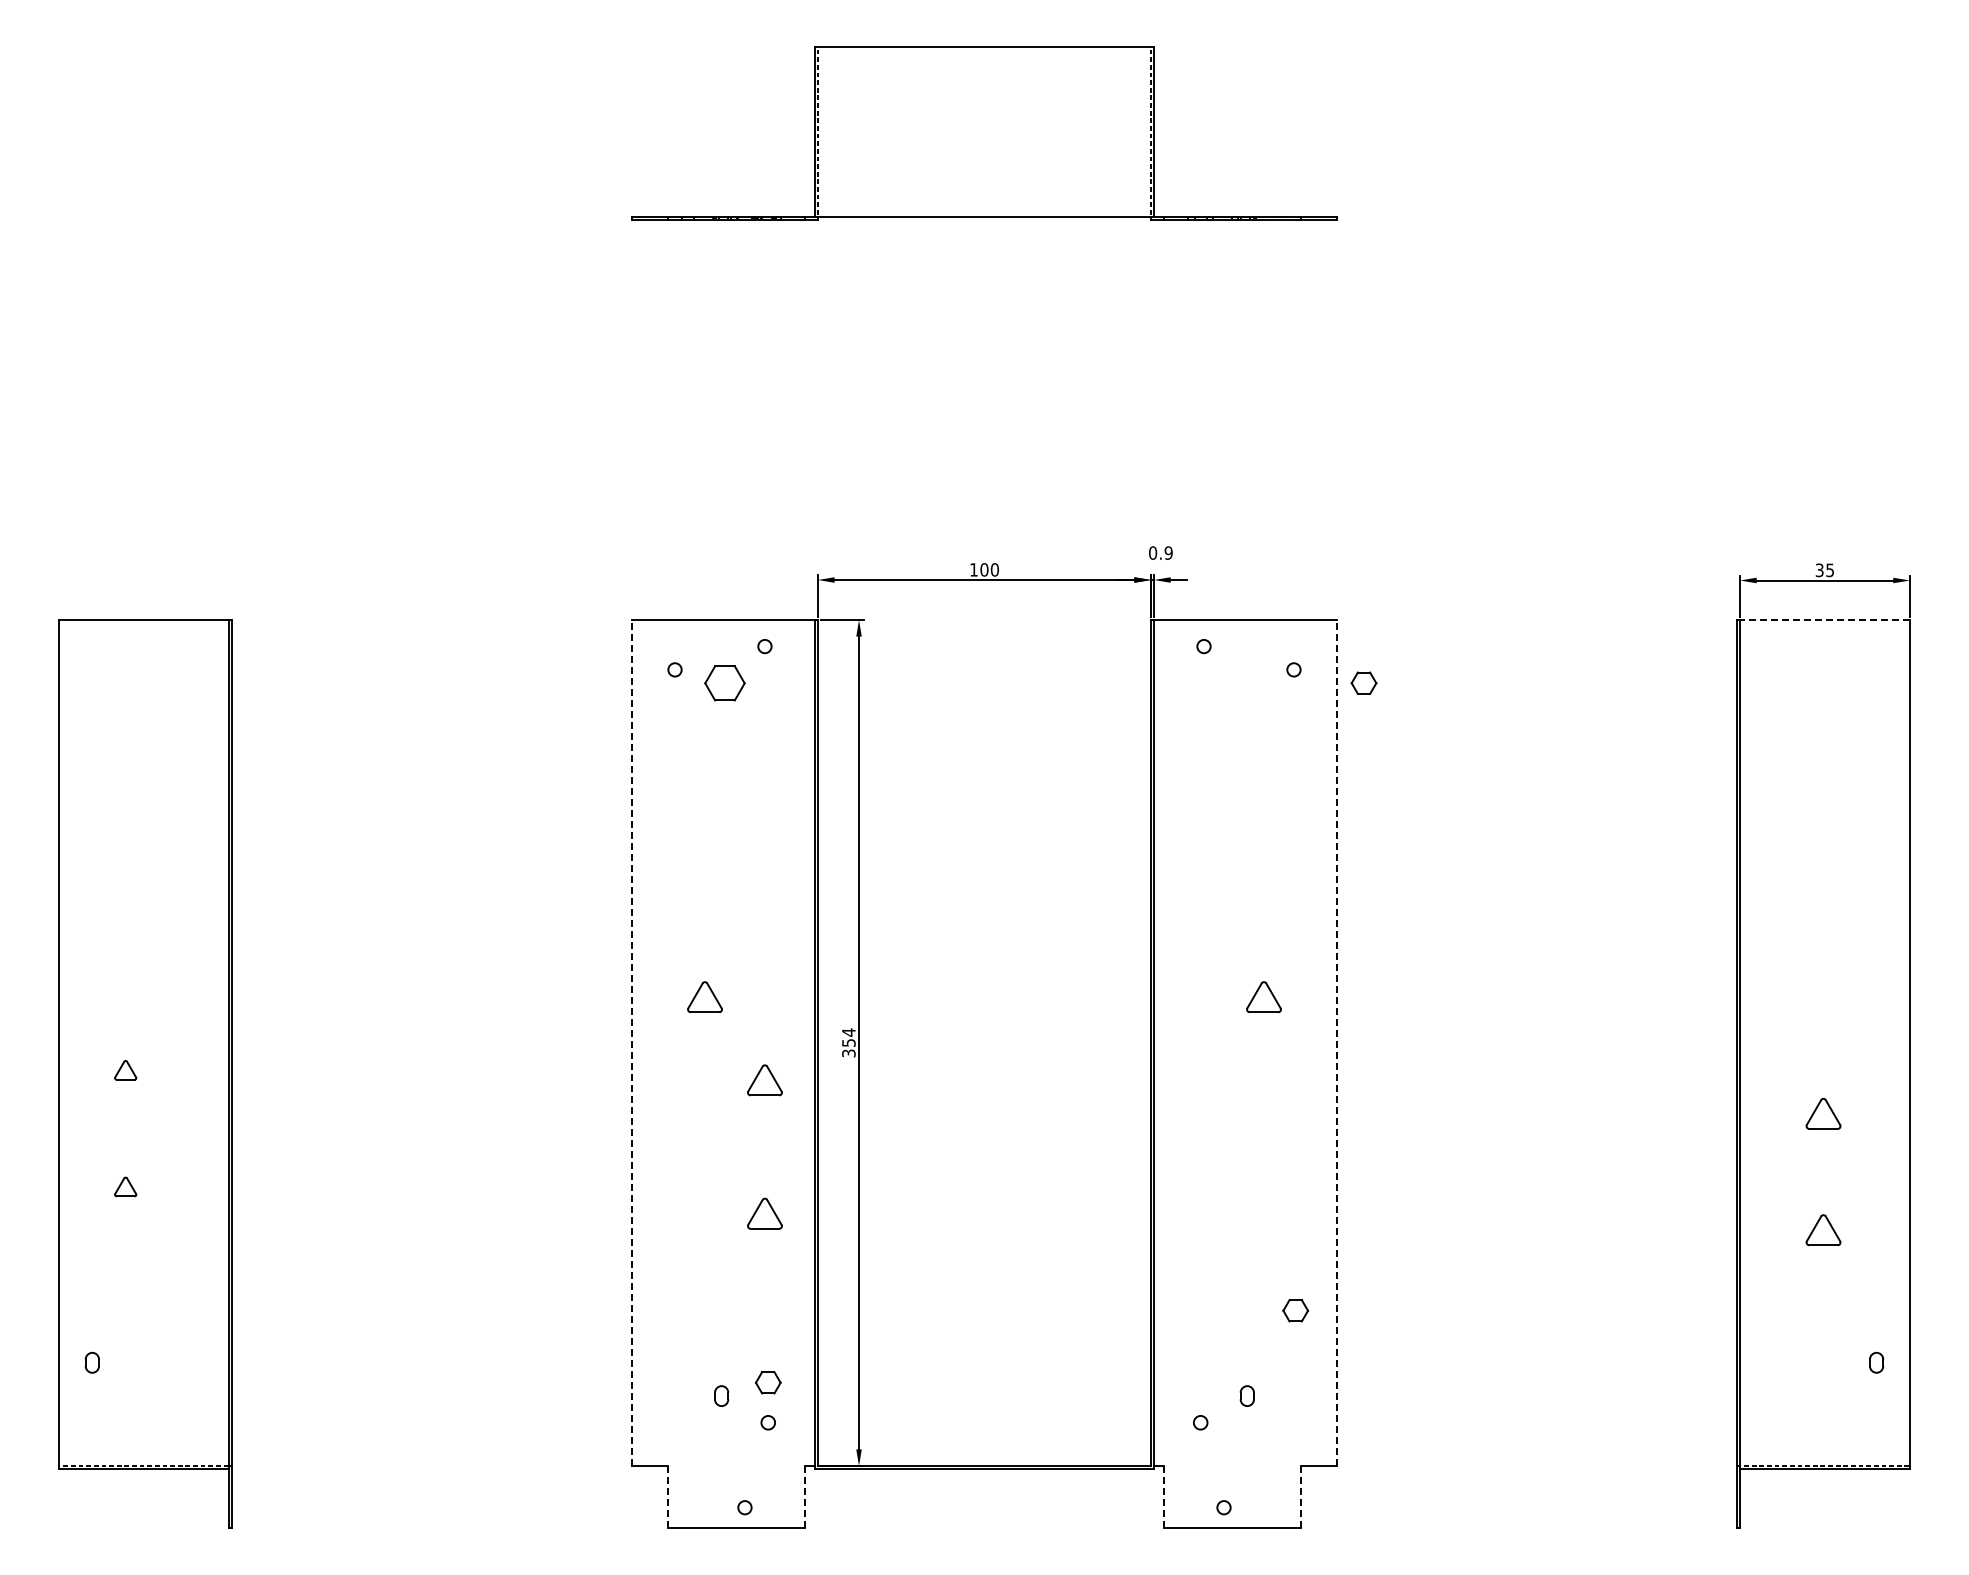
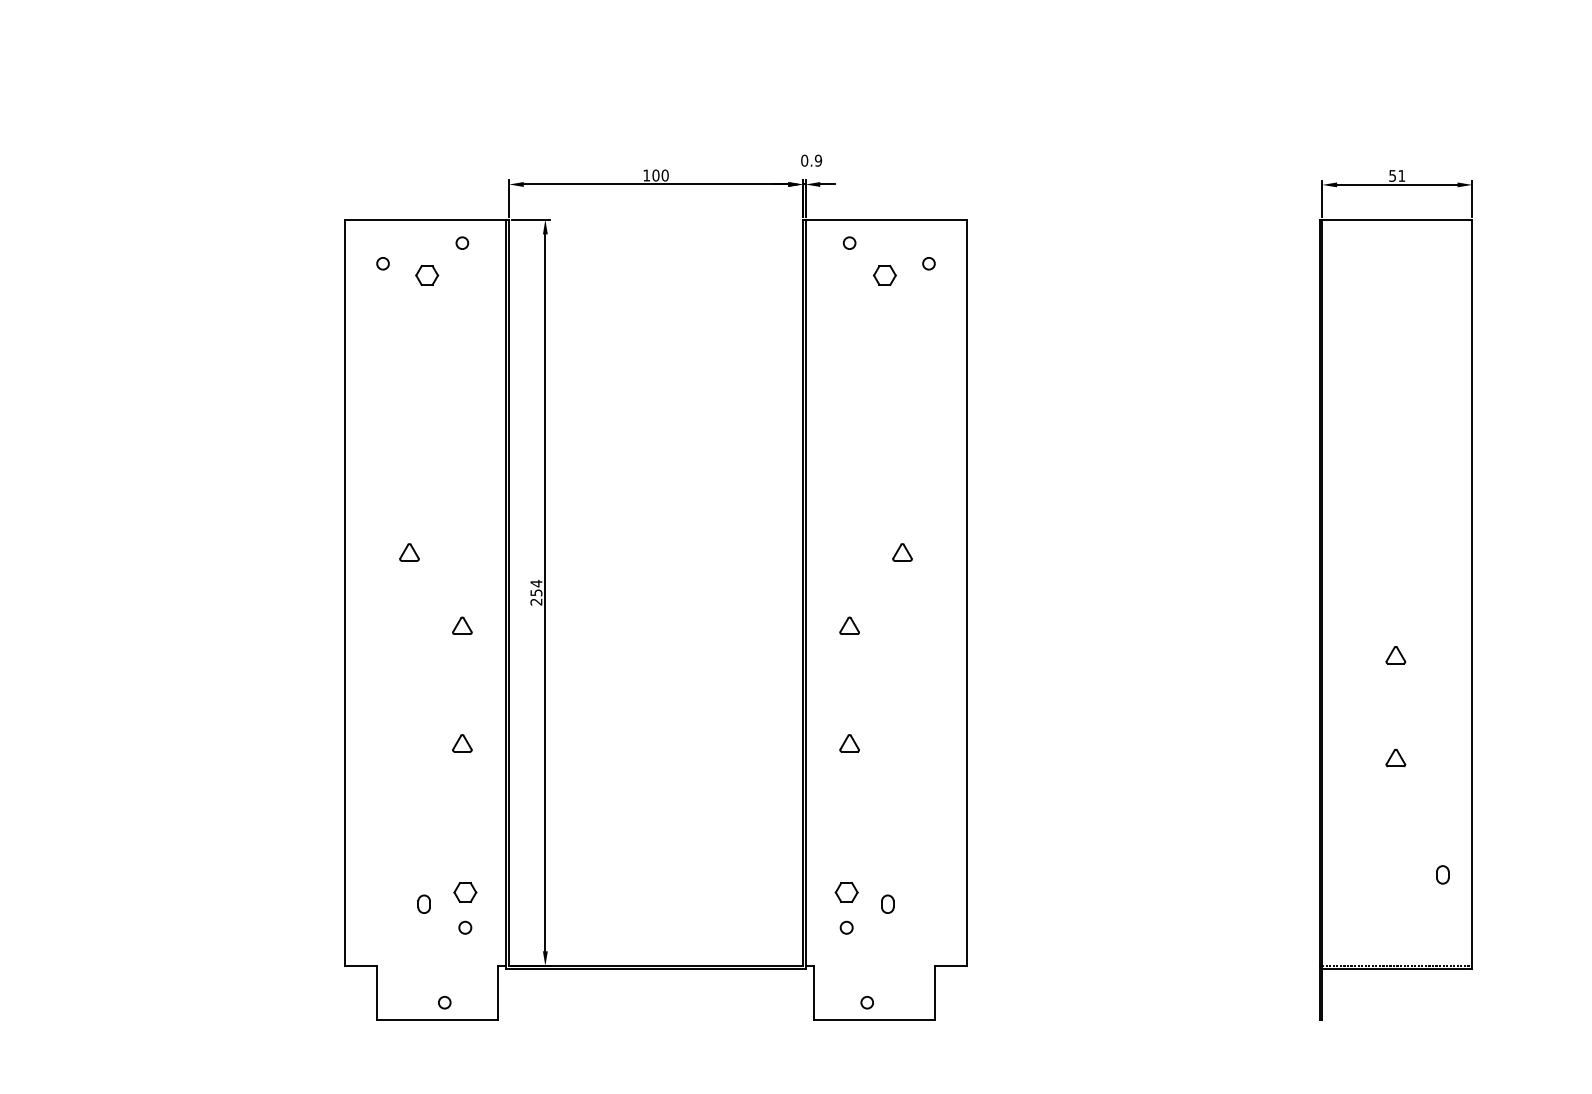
text: (1824, 570) -> (1396, 176), 35 -> 51
line: (1824, 619) -> (1396, 219), dashed -> solid
part: (724, 682) -> (426, 274), size x0.62
part: (1363, 682) -> (884, 274), moved
part: (704, 996) -> (409, 551), size x0.62
part: (1263, 996) -> (902, 551), size x0.62
line: (631, 1042) -> (344, 592), dashed -> solid
line: (1337, 1042) -> (967, 592), dashed -> solid
text: (848, 1053) -> (536, 602), 354 -> 254
part: (764, 1080) -> (461, 625), size x0.62
part: (1203, 1080) -> (849, 625), added
part: (1822, 1113) -> (1395, 655), size x0.62
part: (764, 1213) -> (461, 743), size x0.62
part: (1203, 1213) -> (849, 743), added
part: (1822, 1230) -> (1395, 758), size x0.62
part: (1295, 1310) -> (846, 892), moved
line: (668, 1496) -> (377, 992), dashed -> solid
line: (804, 1496) -> (497, 992), dashed -> solid
line: (1164, 1496) -> (814, 992), dashed -> solid
line: (1300, 1496) -> (934, 992), dashed -> solid

